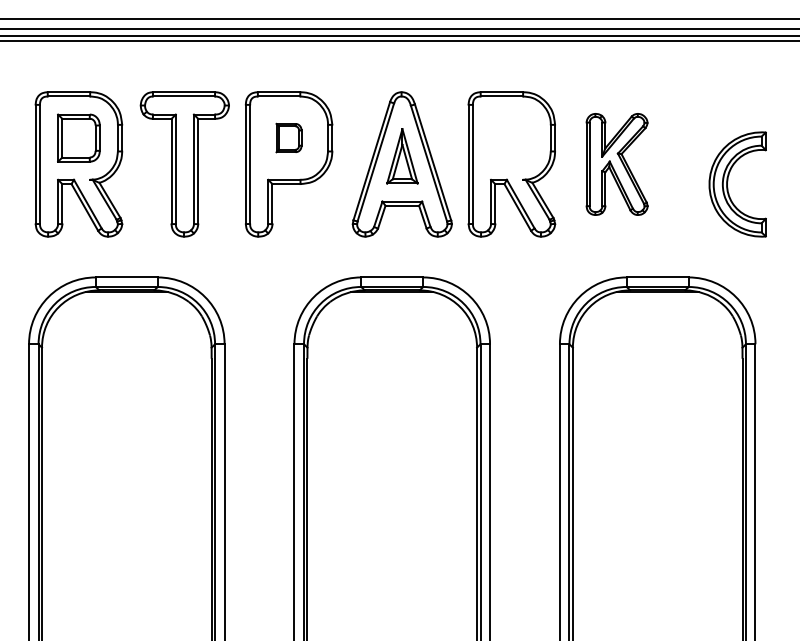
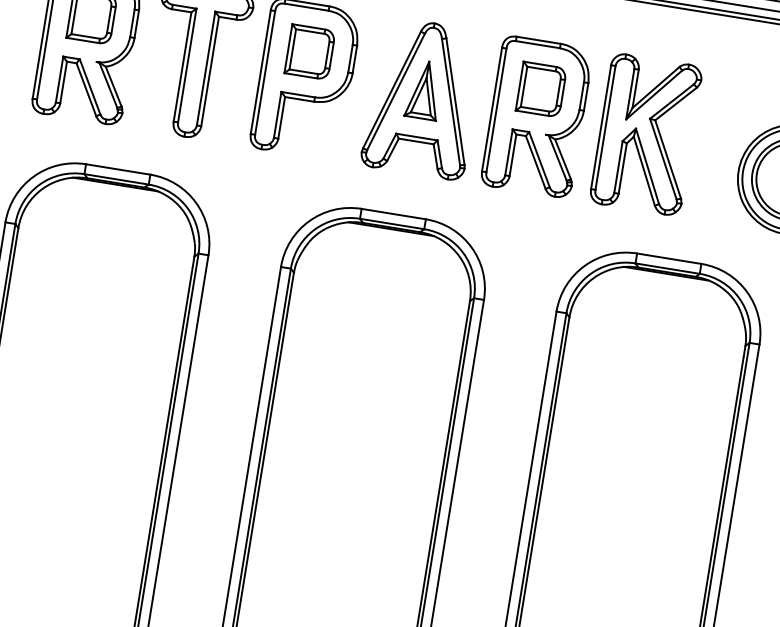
part: (288, 137) -> (309, 51), size x1.67
part: (511, 137) -> (541, 88), added
part: (616, 164) -> (645, 134), size x1.43

